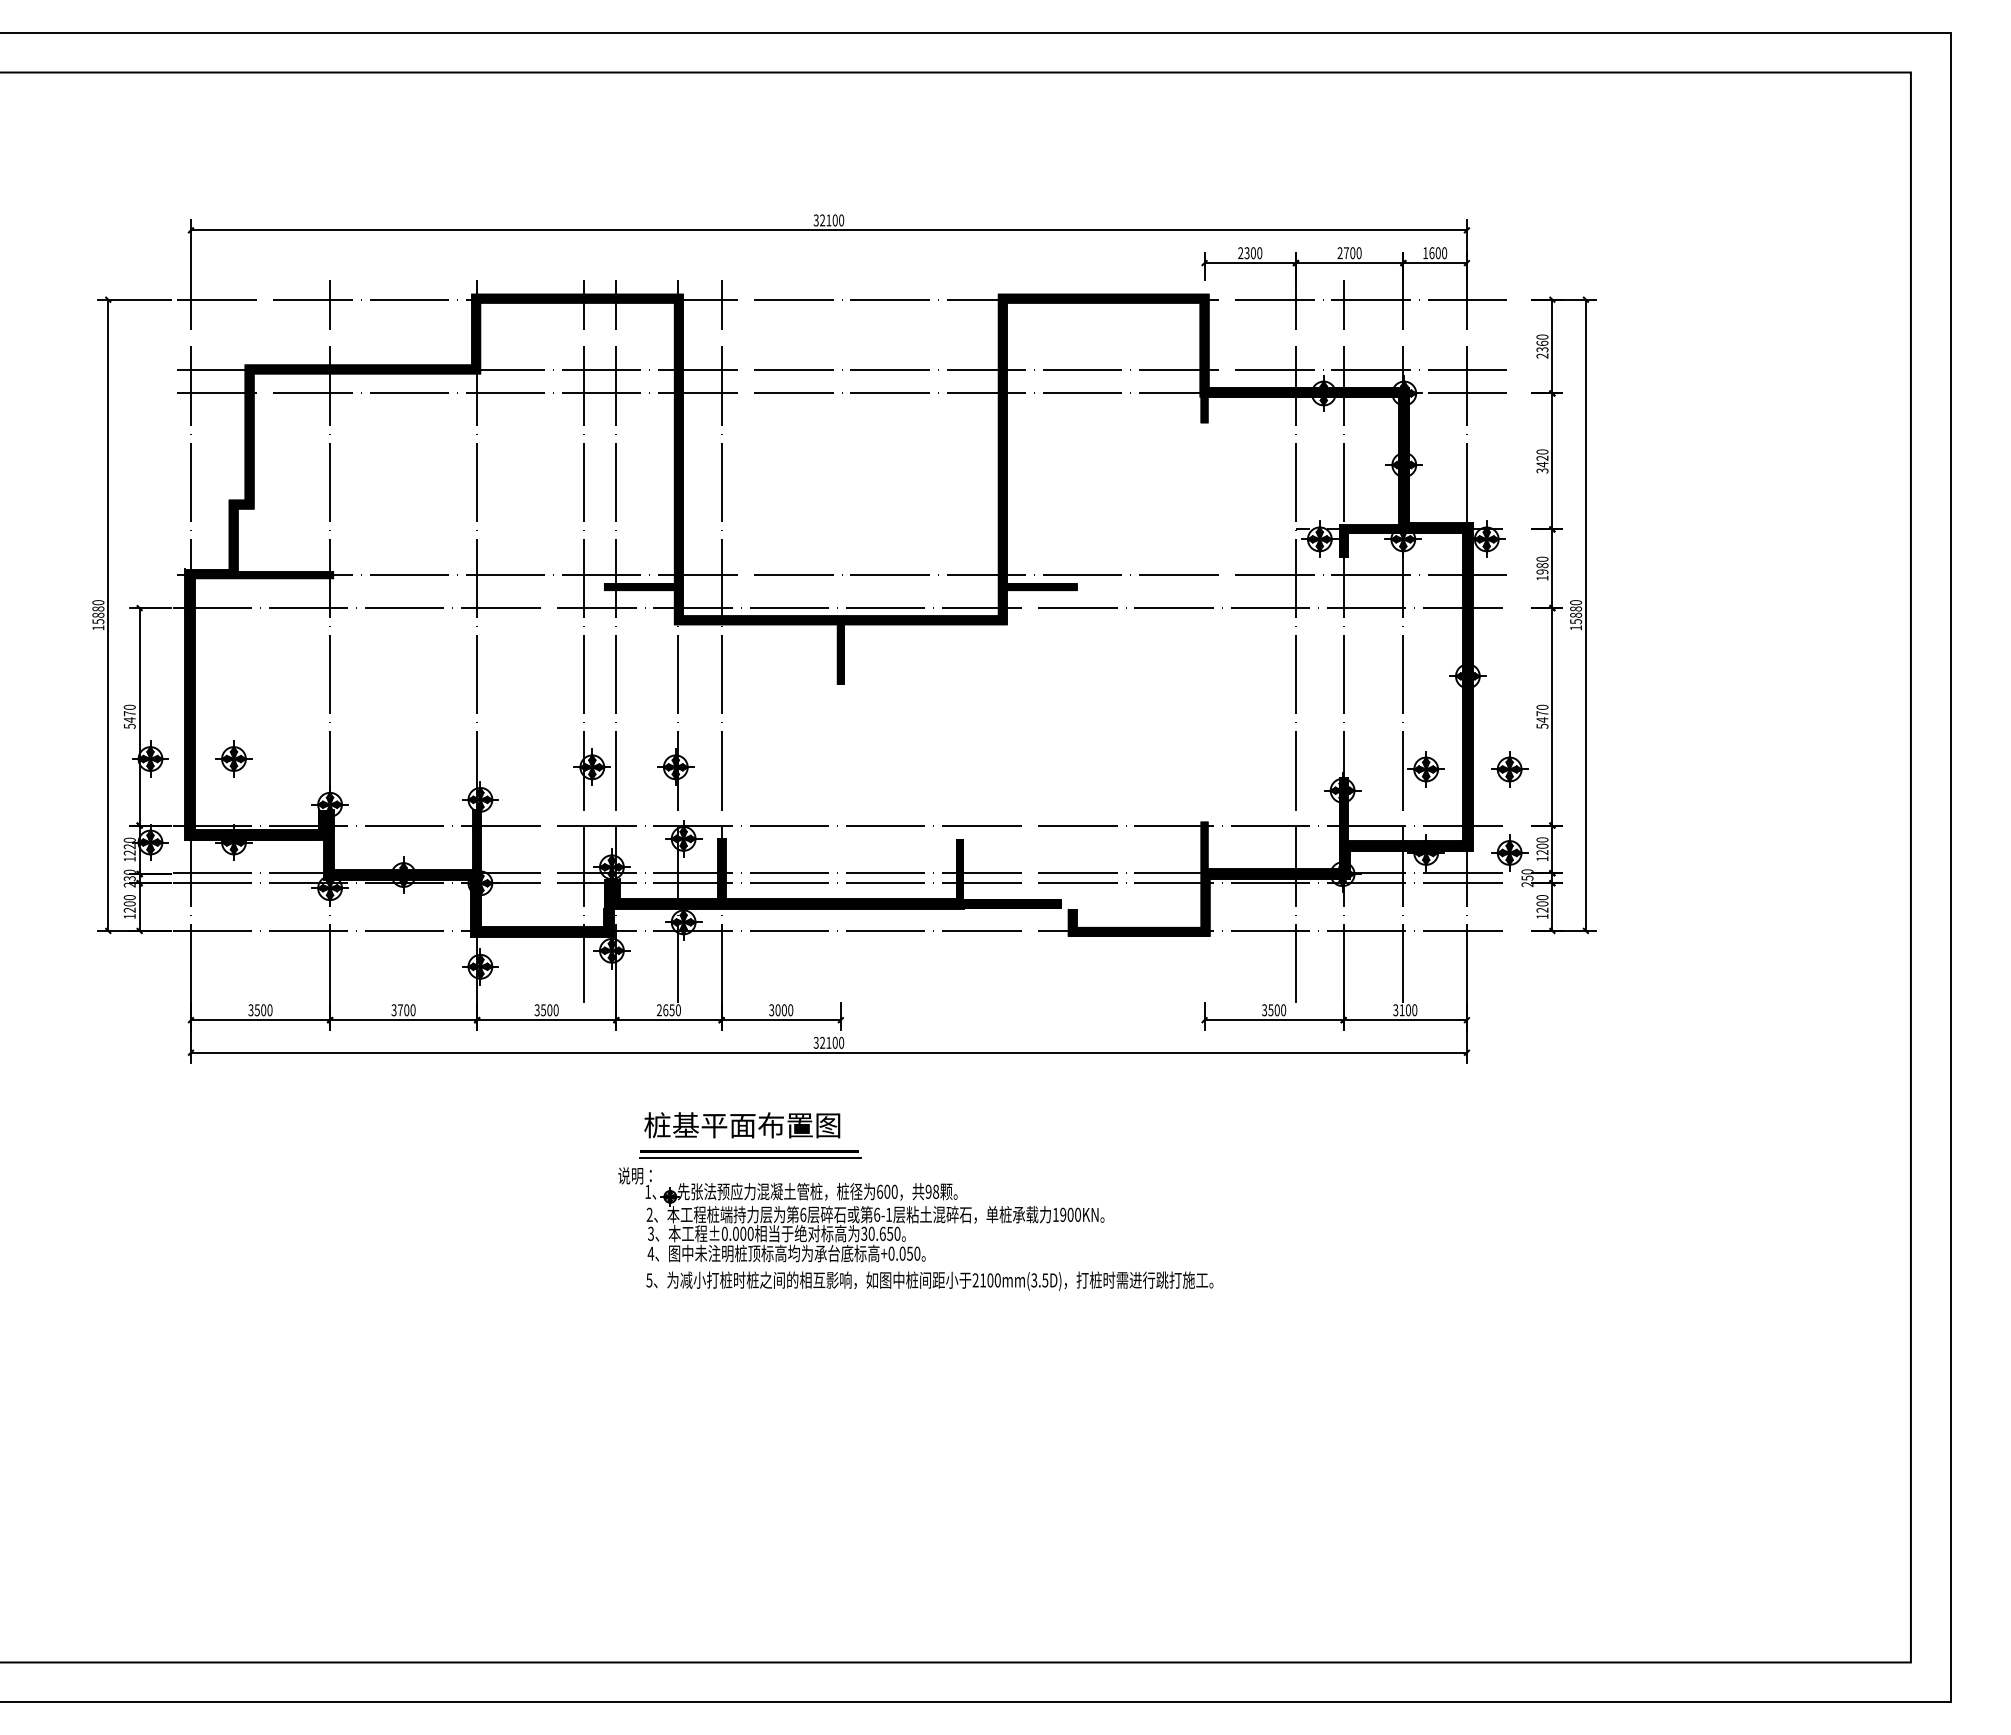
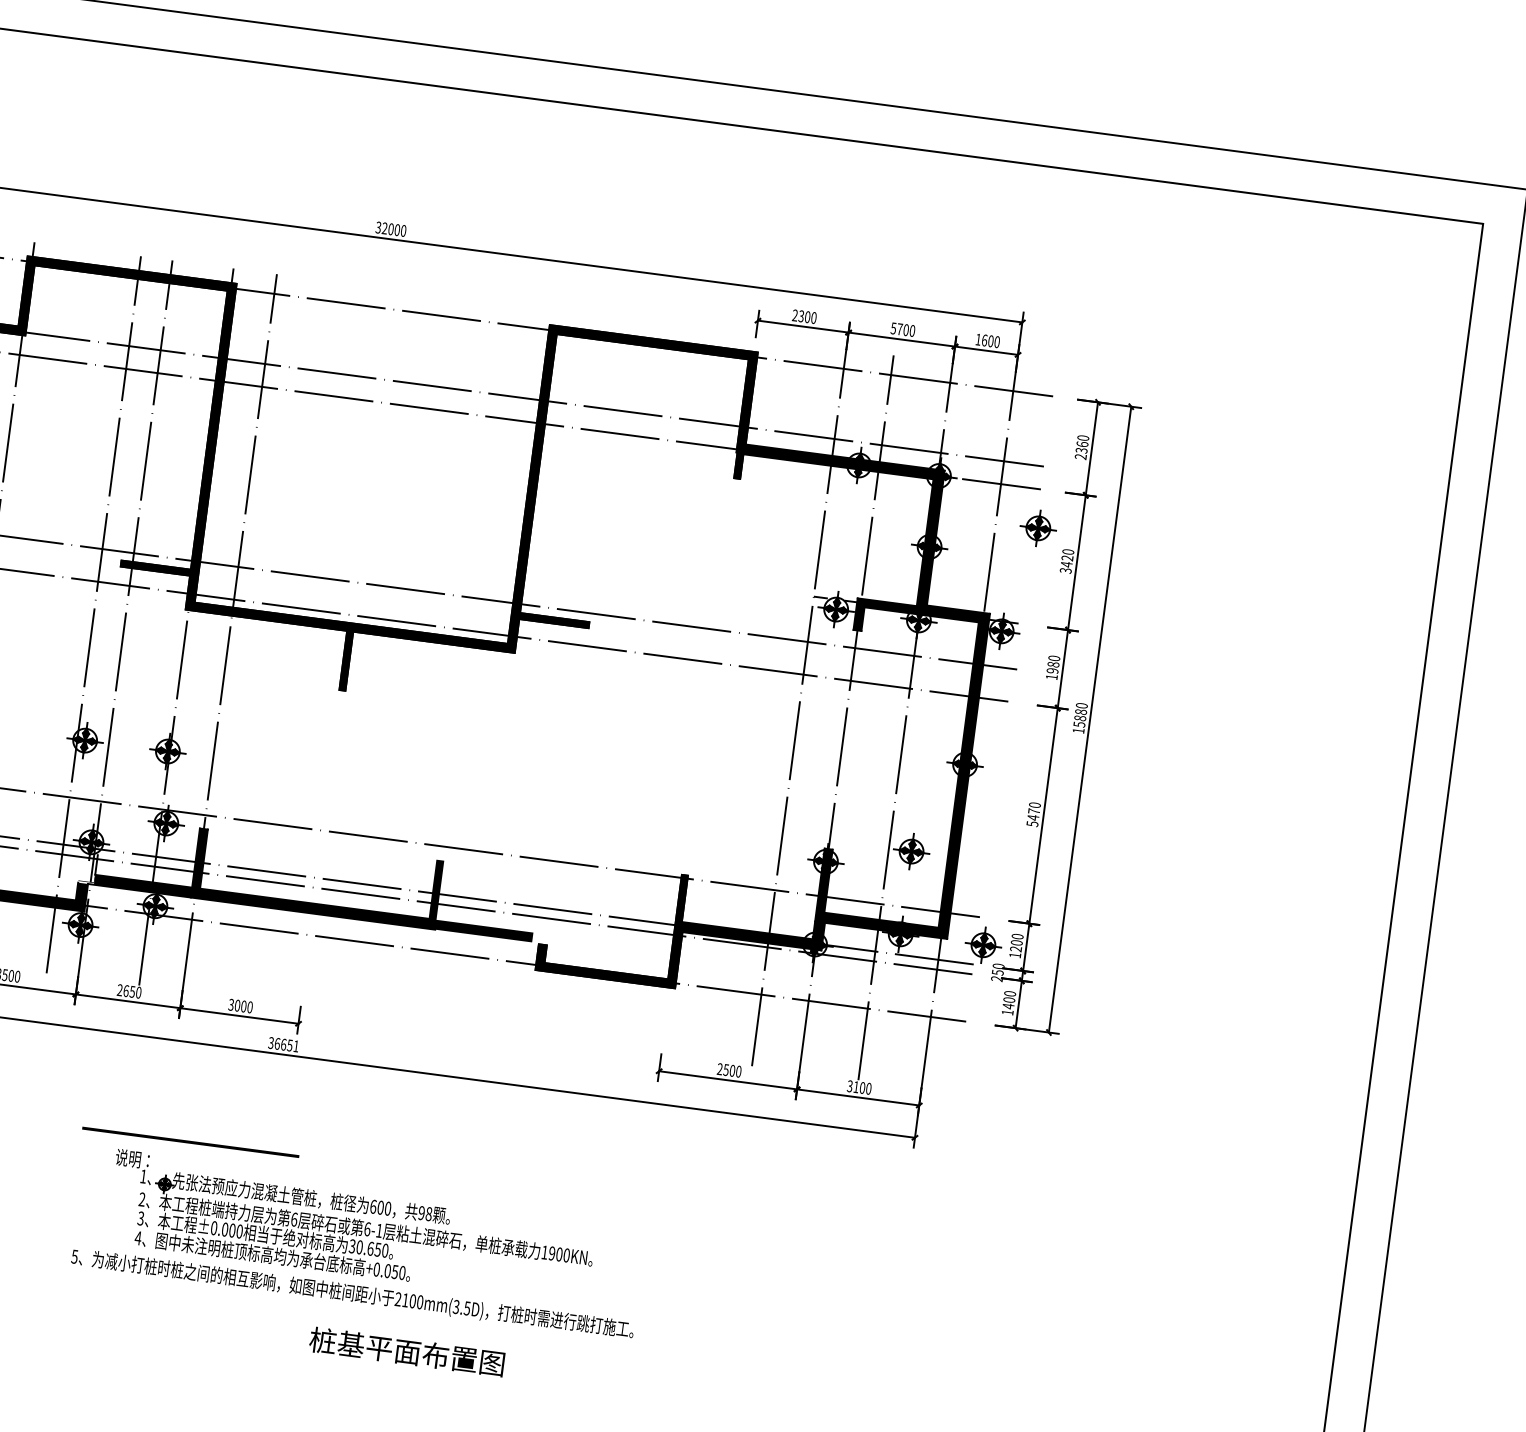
text: (828, 220) -> (390, 229), 32100 -> 32000
text: (1339, 253) -> (892, 328), 2700 -> 5700
part: (1509, 769) -> (1038, 528), moved
fill: (611, 894) -> (87, 869), removed
text: (1542, 910) -> (1008, 1006), 1200 -> 1400
text: (1264, 1010) -> (719, 1069), 3500 -> 2500
text: (832, 1042) -> (287, 1044), 32100 -> 36651
text: (742, 1125) -> (407, 1352), moved
line: (749, 1157) -> (190, 1147), removed
part: (861, 1214) -> (352, 1226), moved

